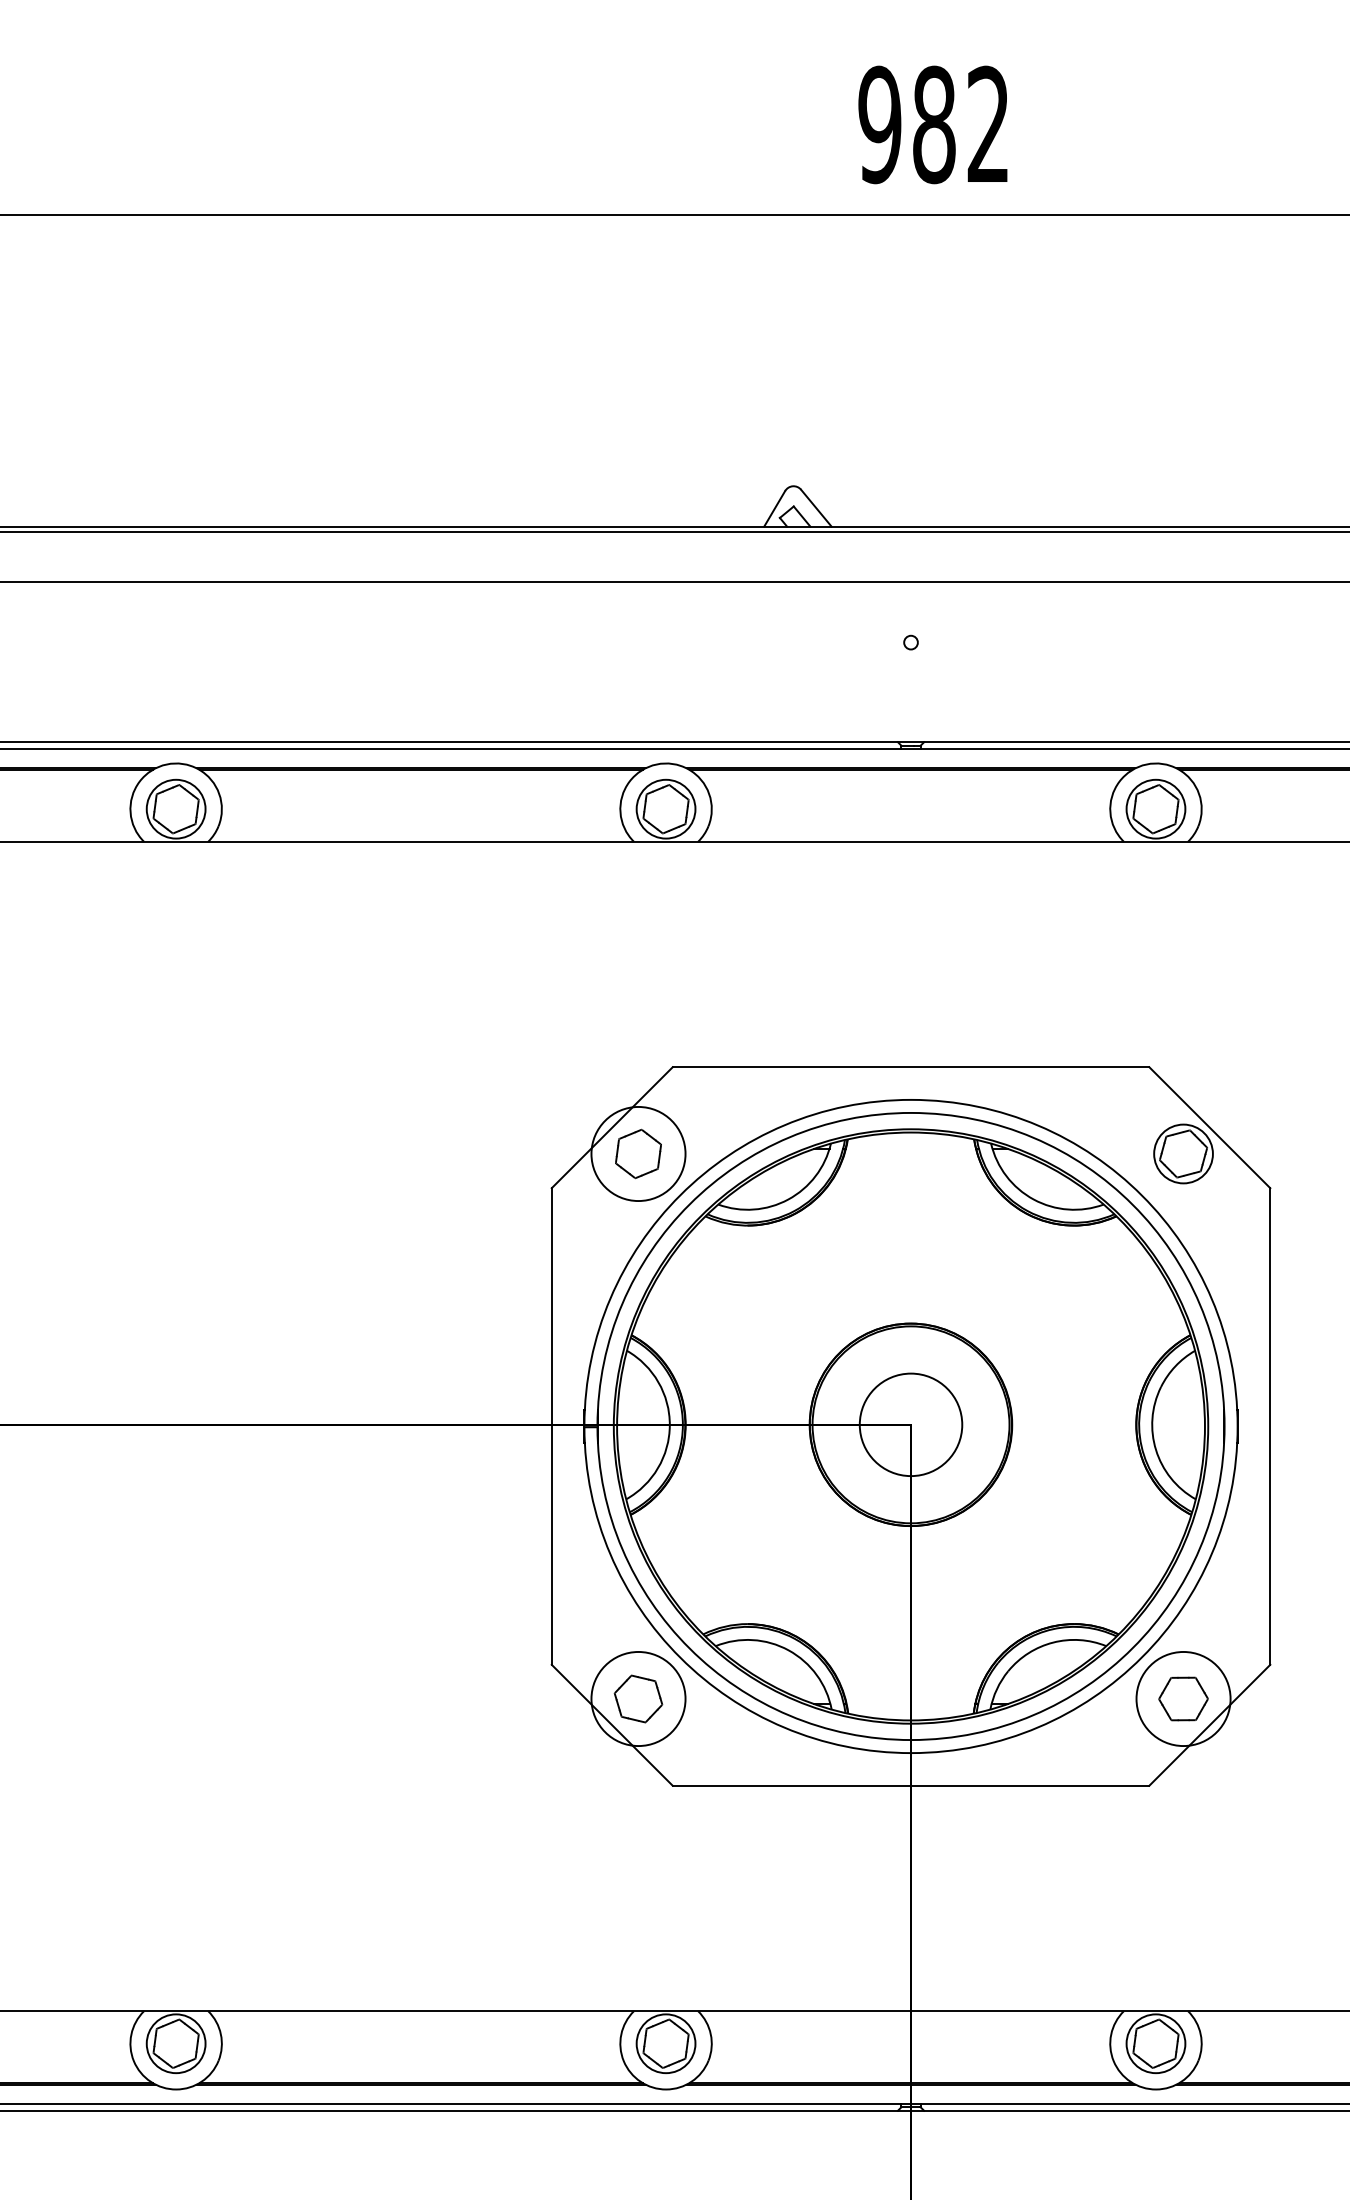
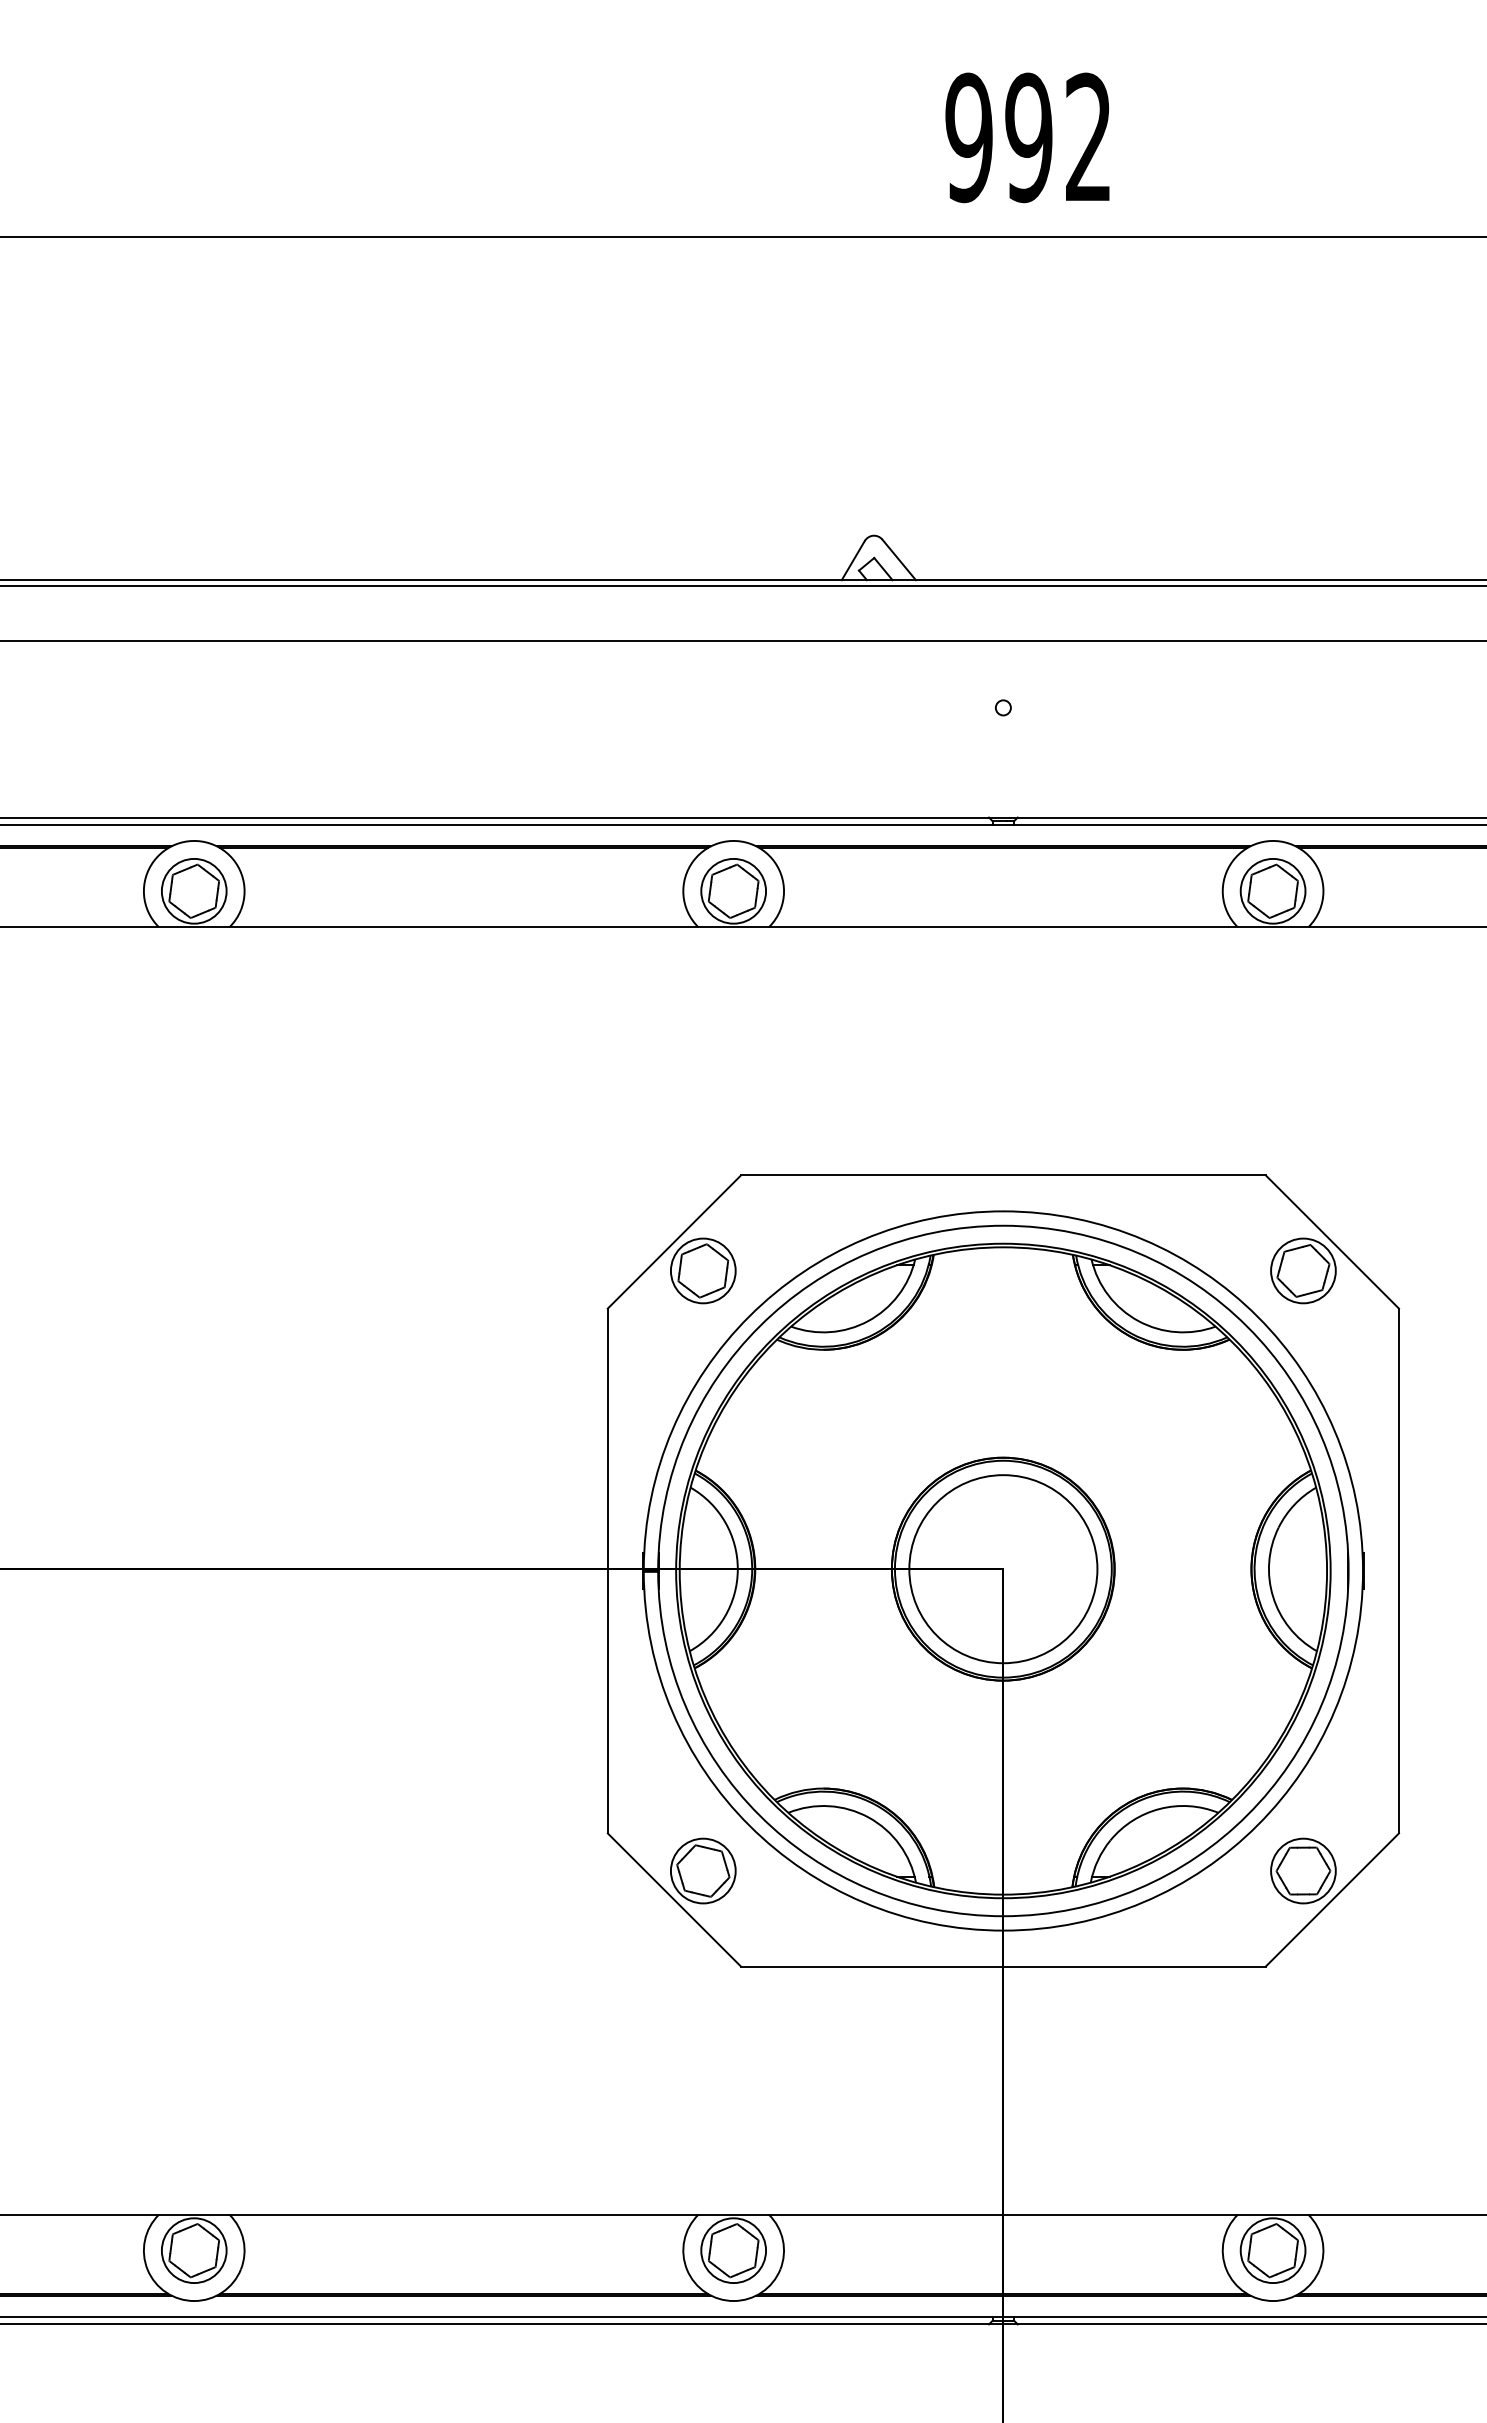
text: (933, 124) -> (1028, 137), 982 -> 992
circle: (637, 1153) -> (702, 1270), size x0.62
circle: (911, 1425) -> (1003, 1569), size x1.67
circle: (637, 1698) -> (702, 1870), size x0.62
circle: (1183, 1698) -> (1303, 1870), size x0.62

